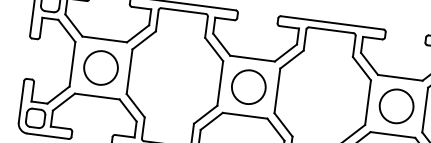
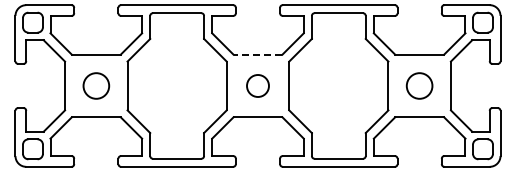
line: (252, 58) -> (257, 54), solid -> dashed
circle: (101, 67) -> (96, 85), size x0.7
circle: (248, 86) -> (257, 85), size x0.6
circle: (396, 105) -> (419, 85), size x0.7

